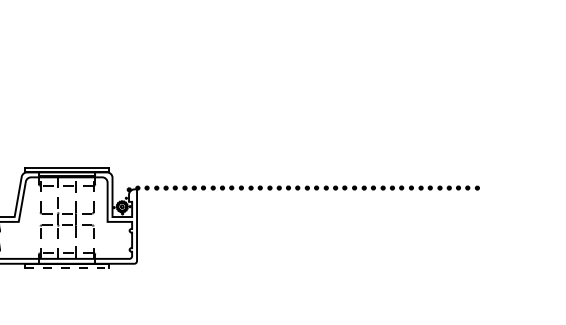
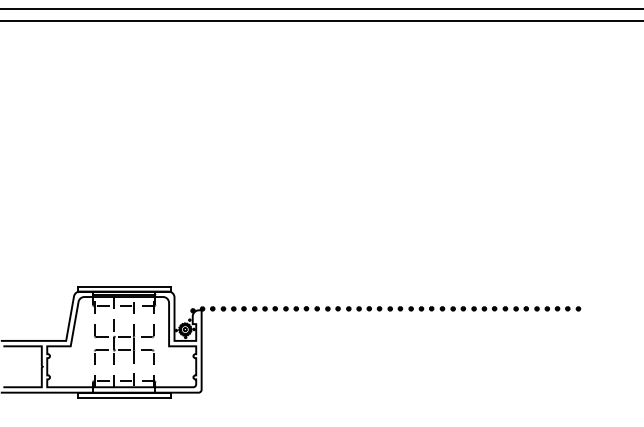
line: (67, 268) -> (124, 397), dashed -> solid

